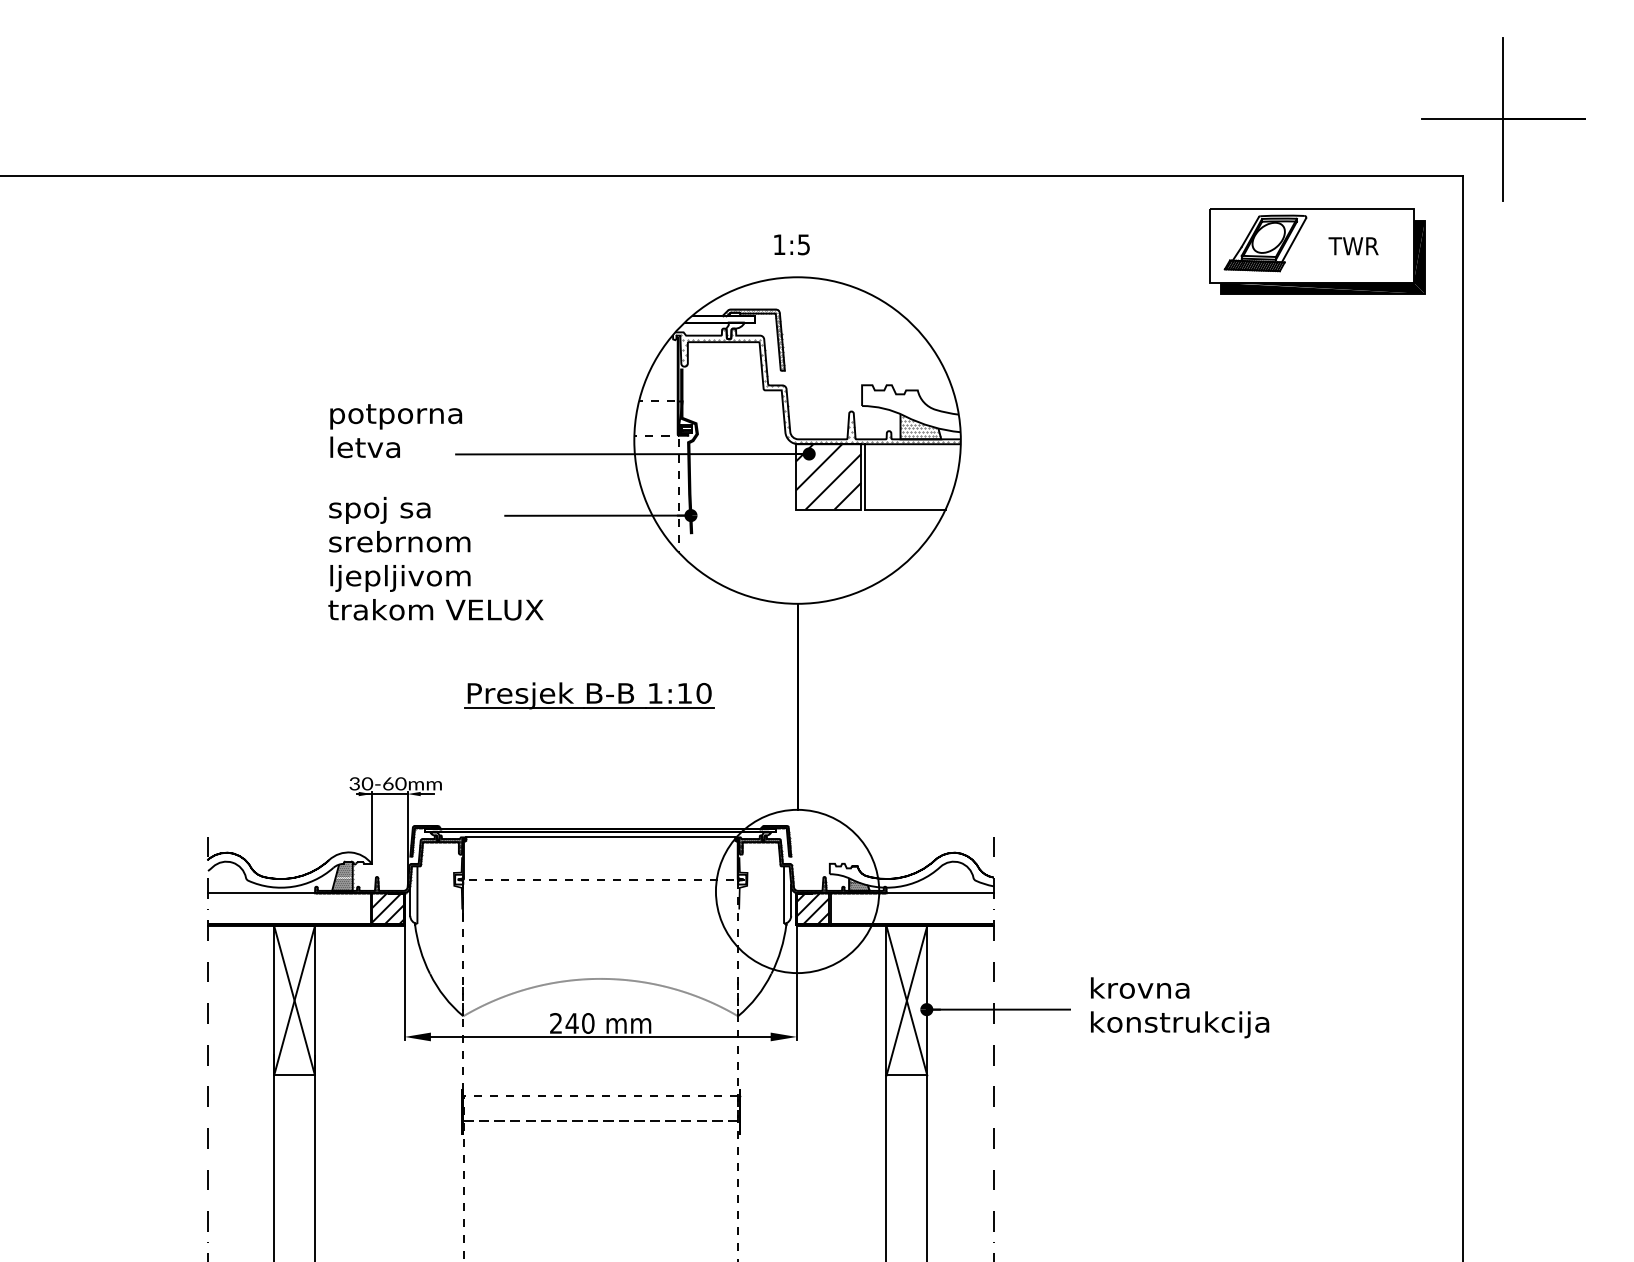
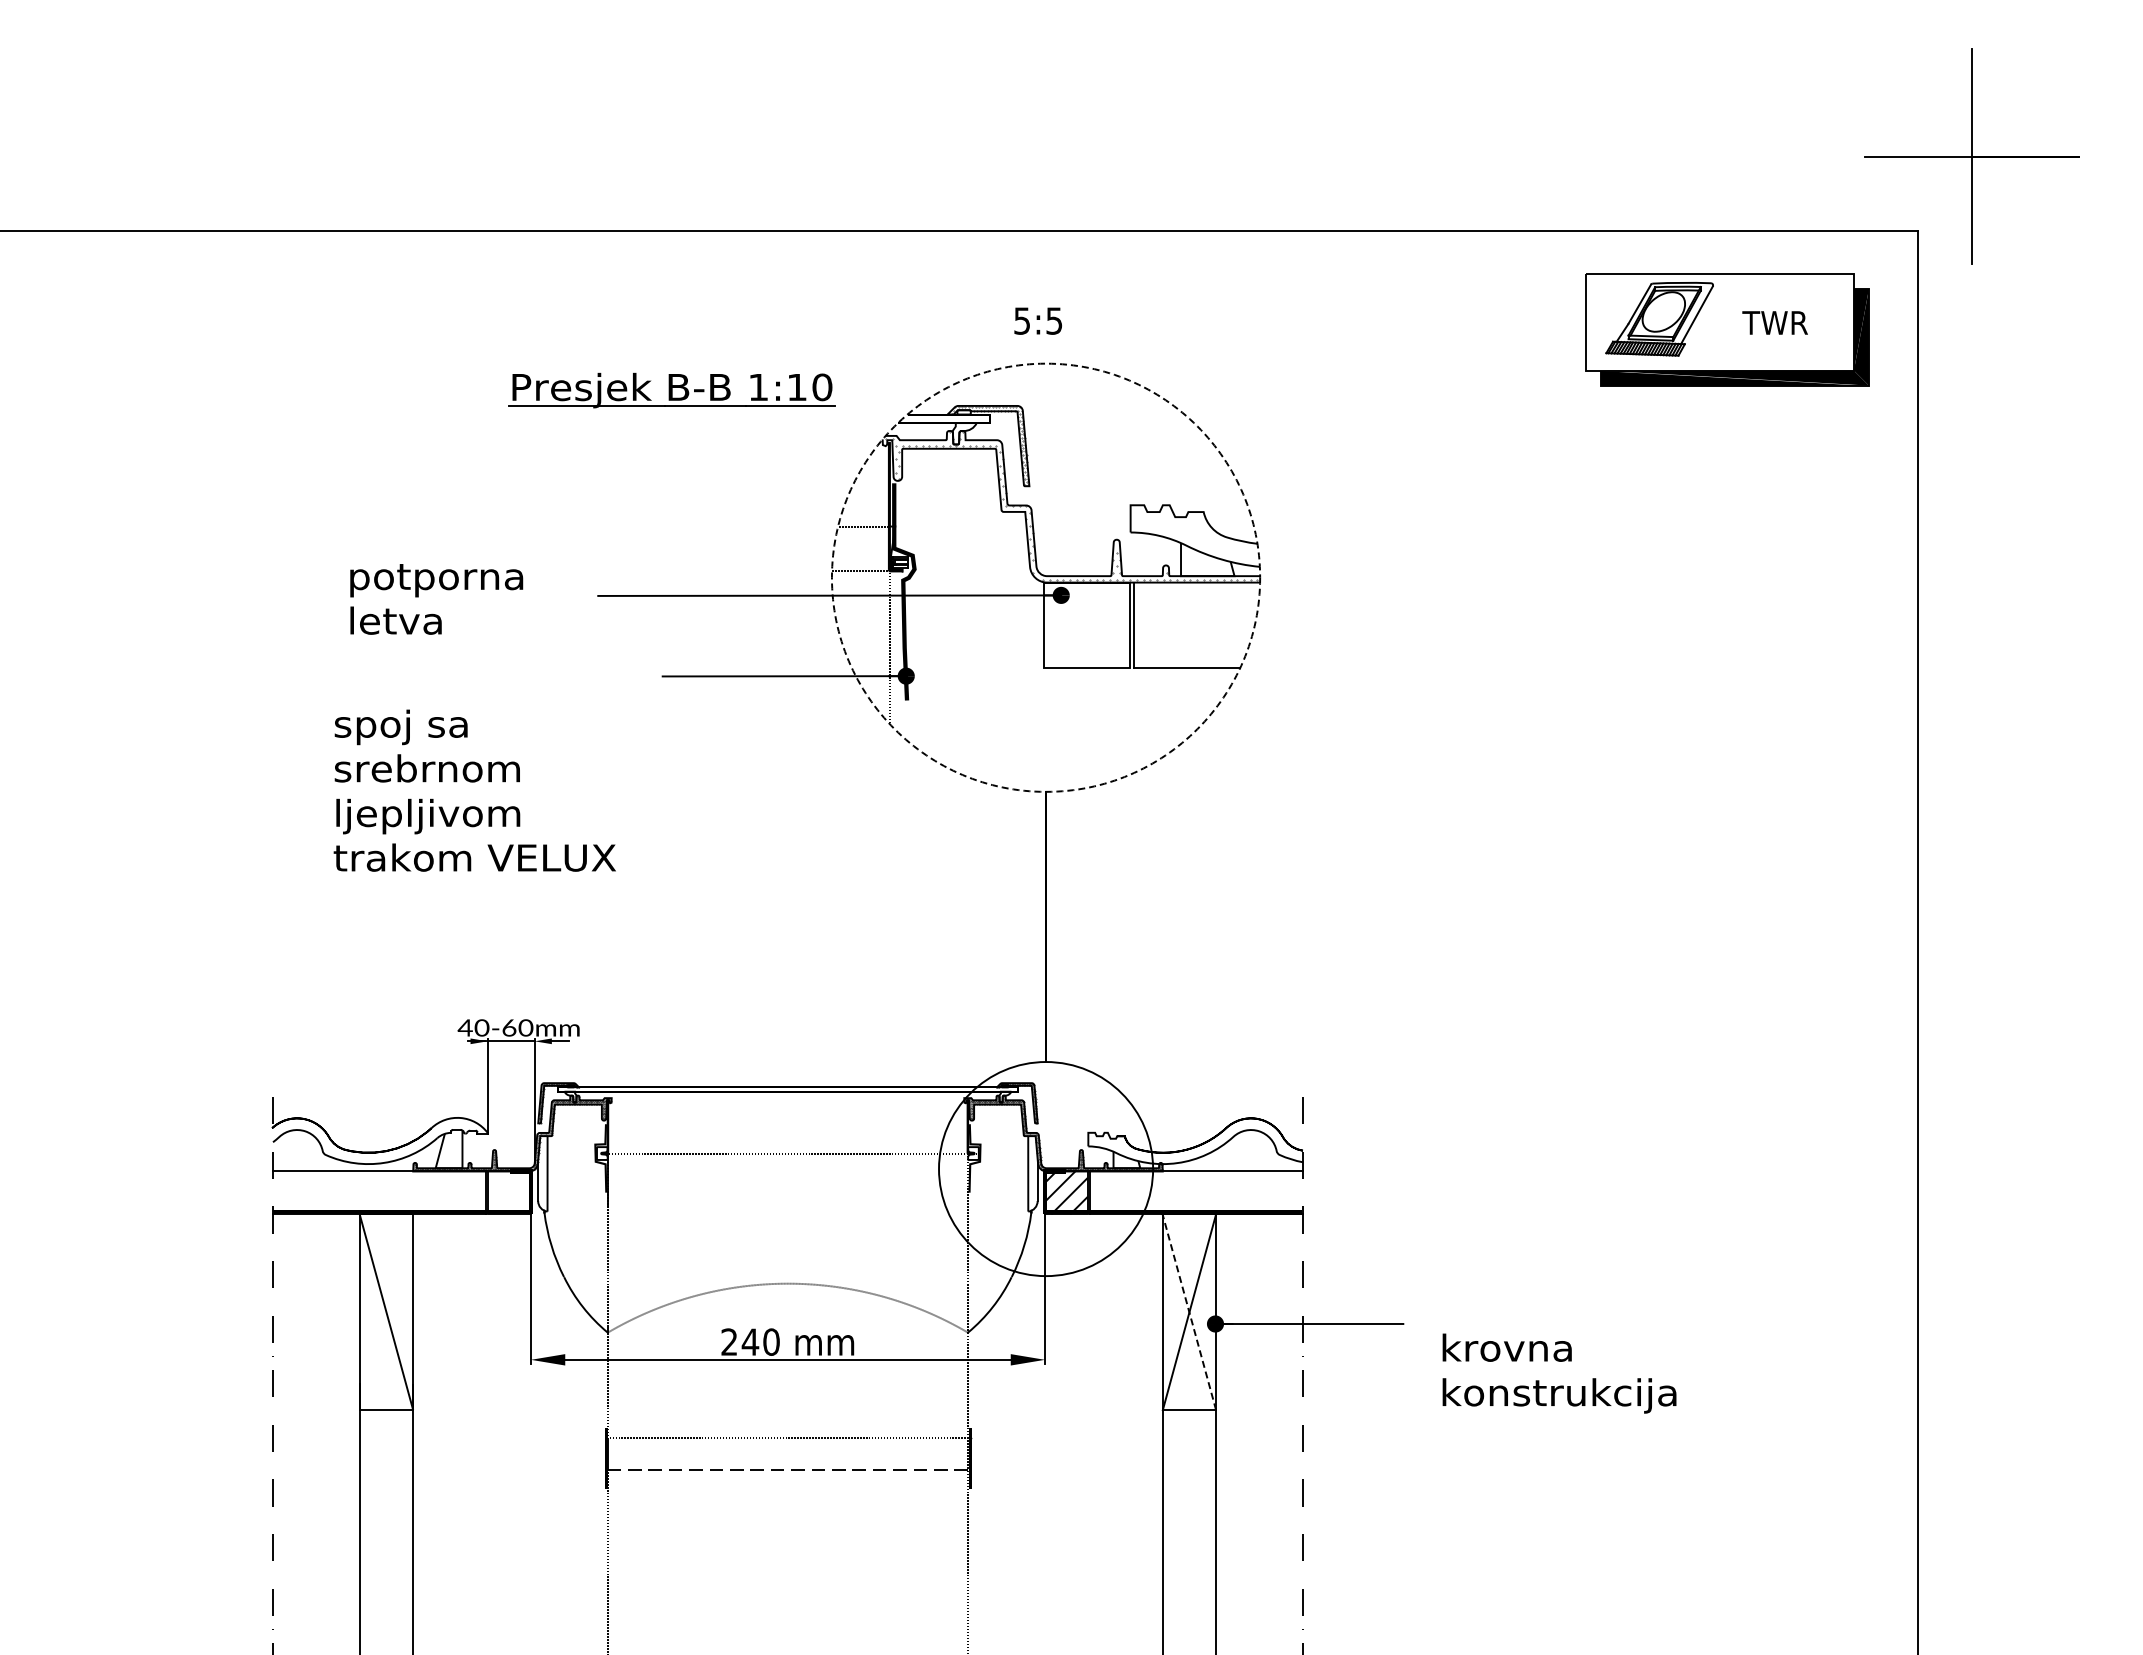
text: (778, 244) -> (1021, 320), 1:5 -> 5:5
hatch: (920, 426) -> (1207, 559), removed
text: (396, 431) -> (436, 599), moved
circle: (797, 440) -> (1045, 577), solid -> dashed
hatch: (828, 476) -> (1086, 625), removed
text: (435, 558) -> (474, 790), moved
part: (588, 695) -> (671, 390), moved
text: (354, 783) -> (464, 1027), 30-60mm -> 40-60mm
line: (600, 837) -> (787, 1098), removed
hatch: (342, 876) -> (449, 1149), removed
hatch: (858, 884) -> (1126, 1159), removed
hatch: (388, 909) -> (509, 1192), removed
line: (294, 1000) -> (386, 1312), removed
line: (906, 1000) -> (1189, 1312), solid -> dashed
text: (1179, 1007) -> (1559, 1373), moved

